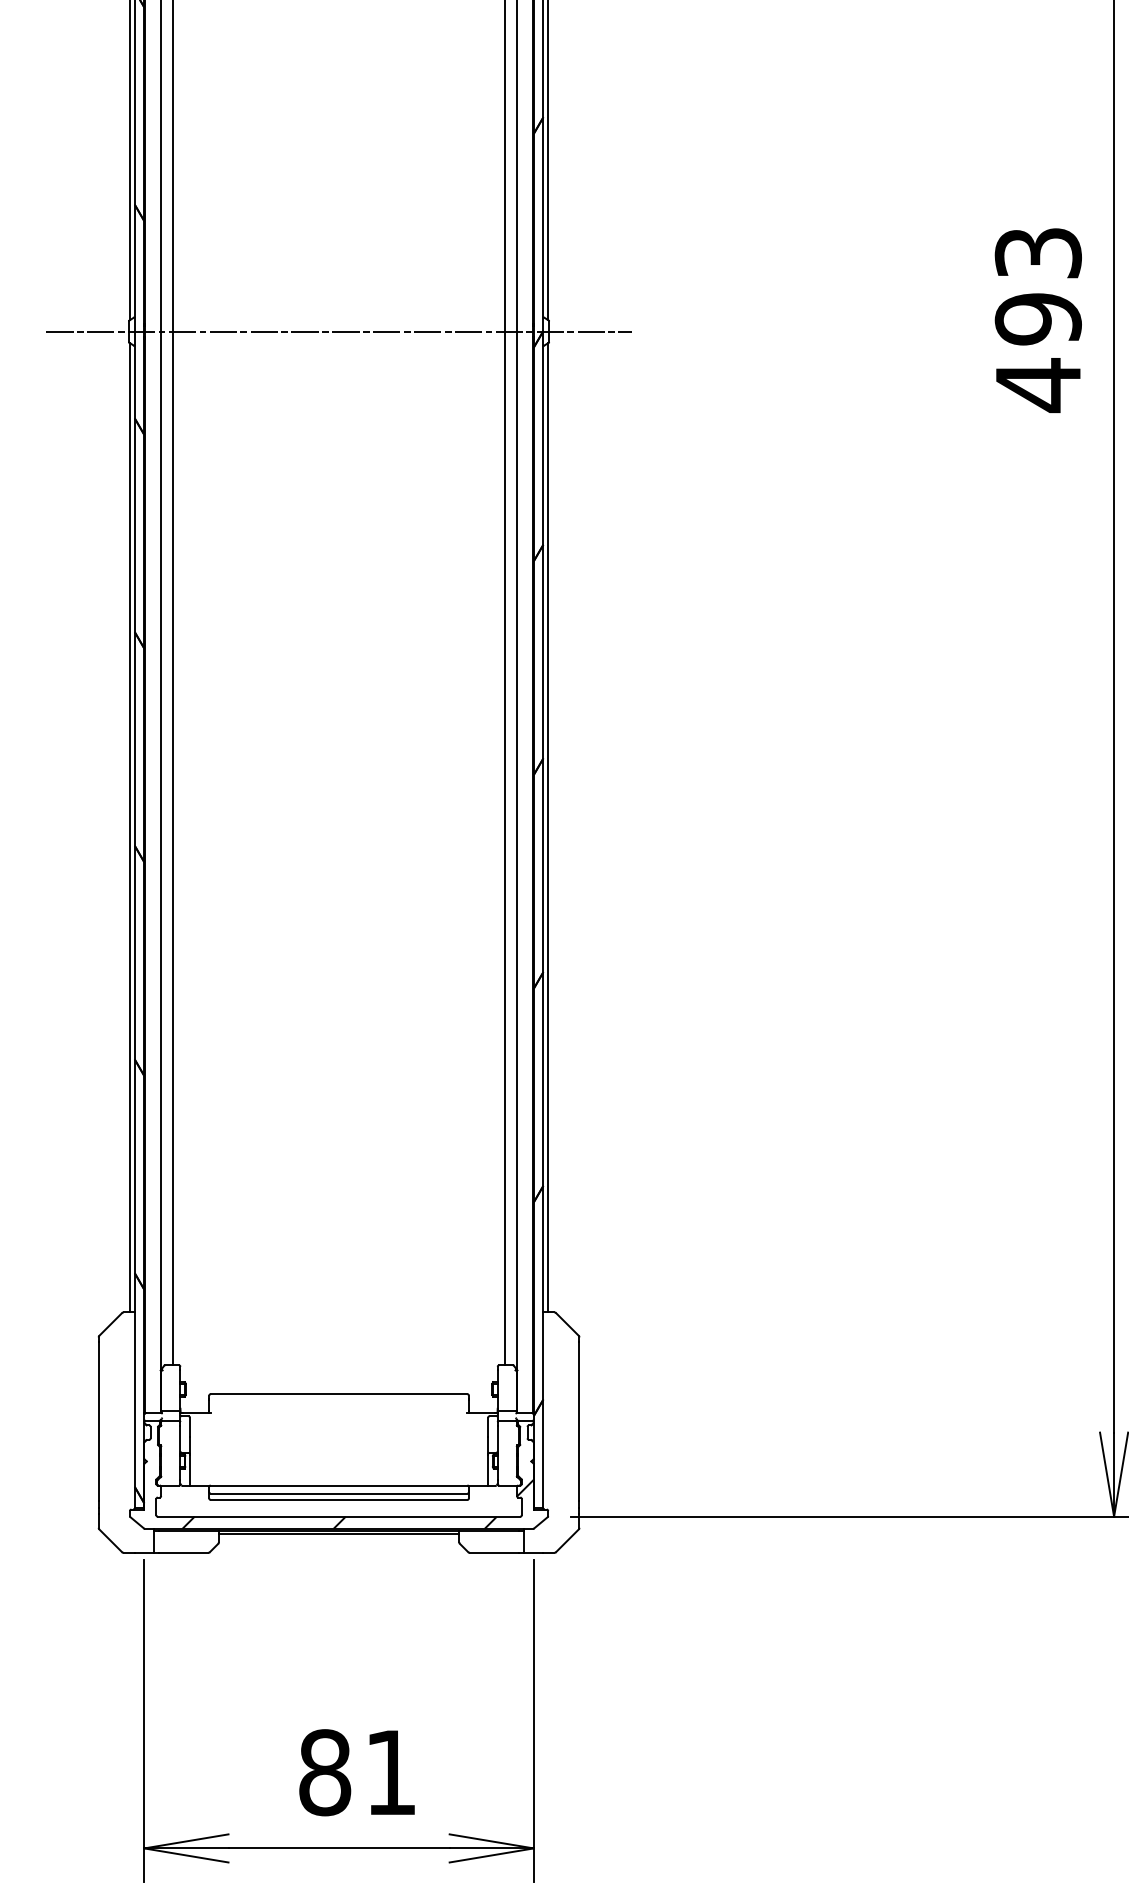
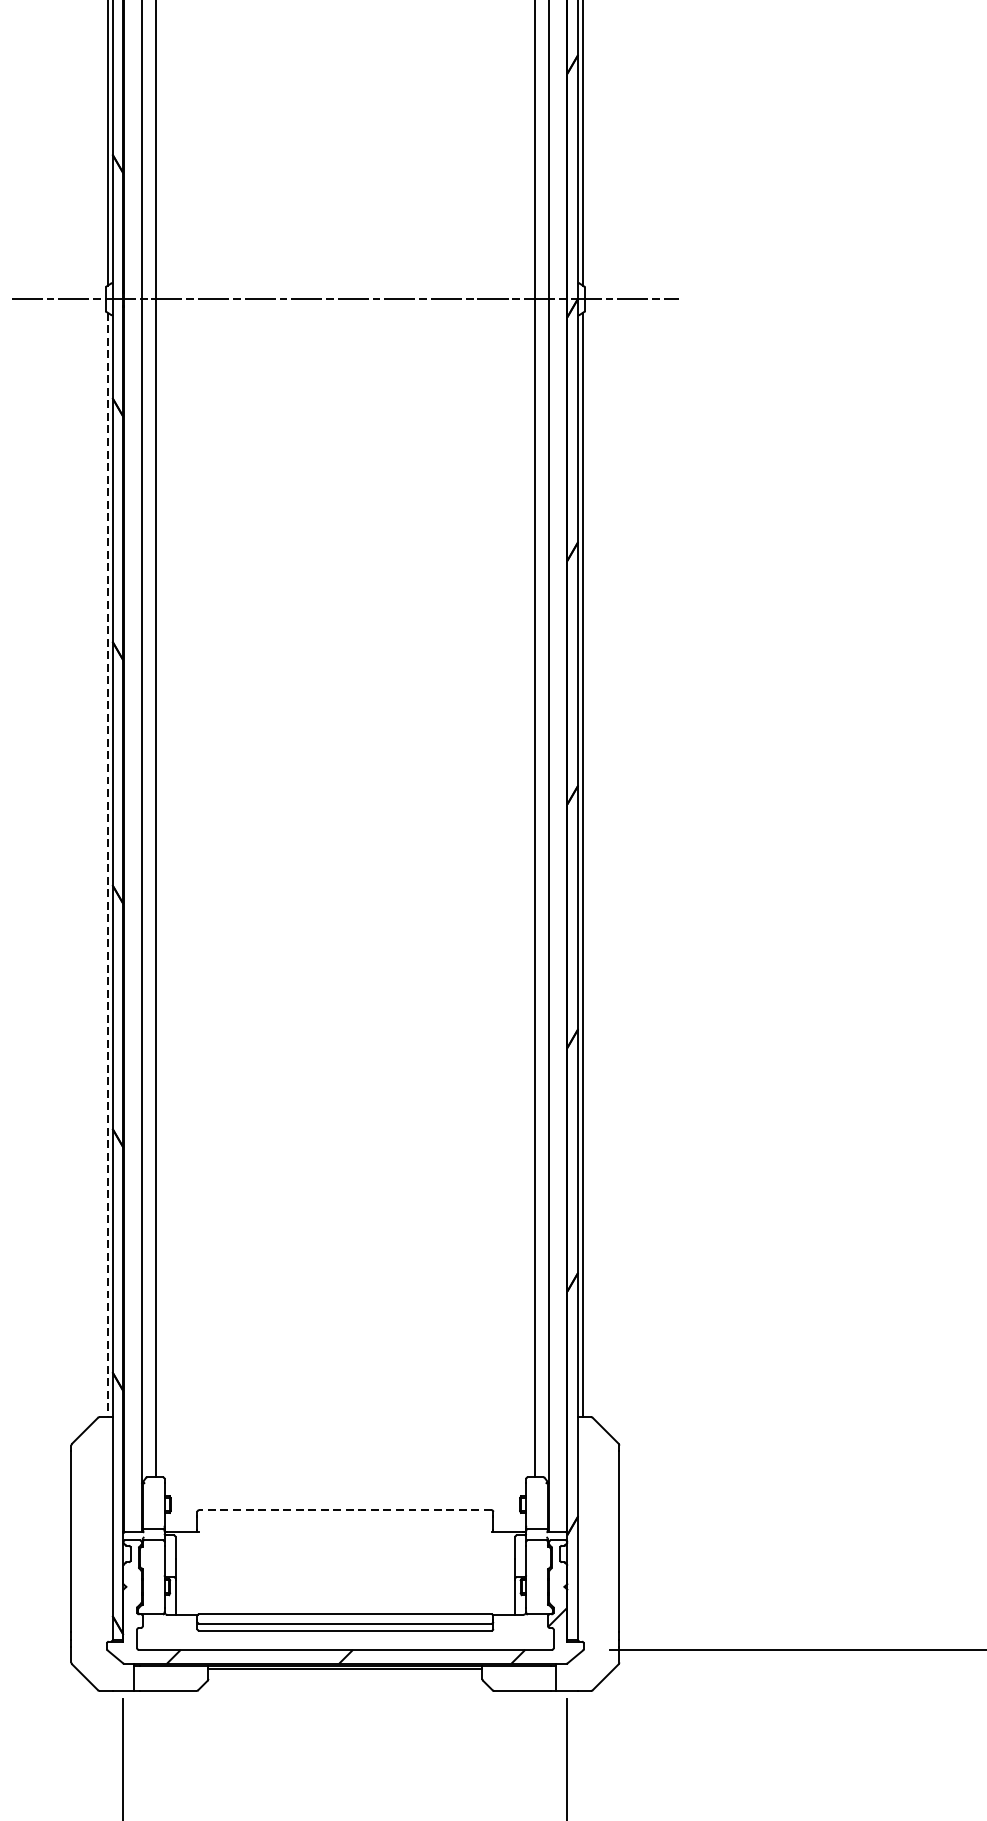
line: (130, 827) -> (107, 864), solid -> dashed
line: (338, 1394) -> (344, 1510), solid -> dashed

